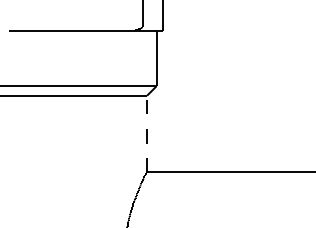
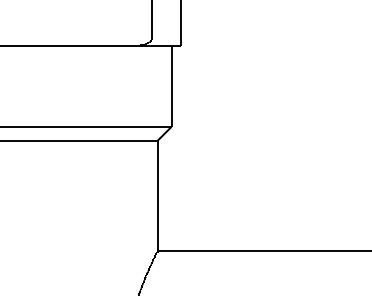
line: (147, 133) -> (158, 195), dashed -> solid

